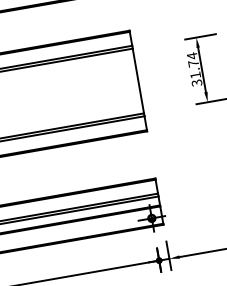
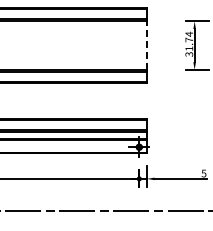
line: (137, 80) -> (146, 45), solid -> dashed

